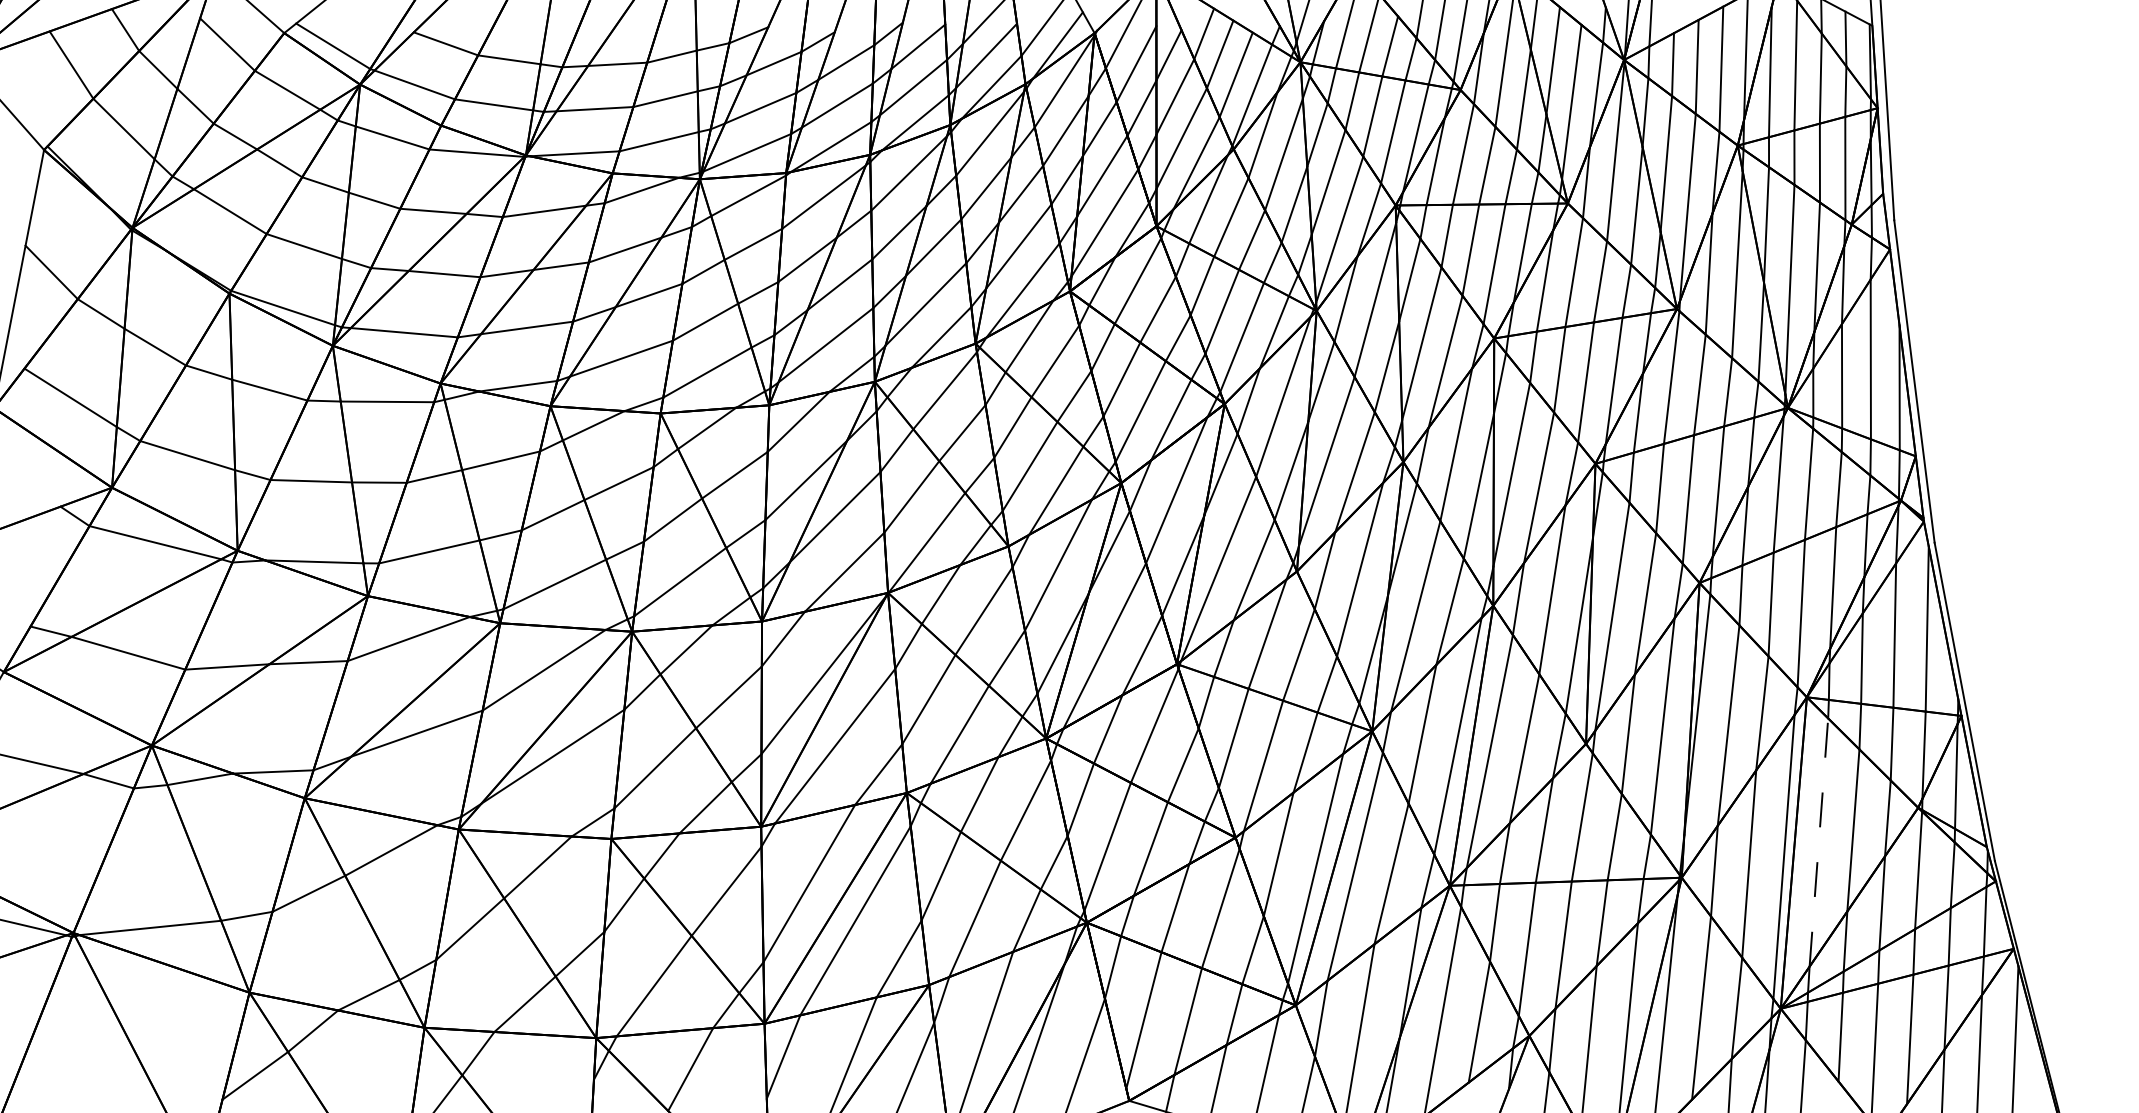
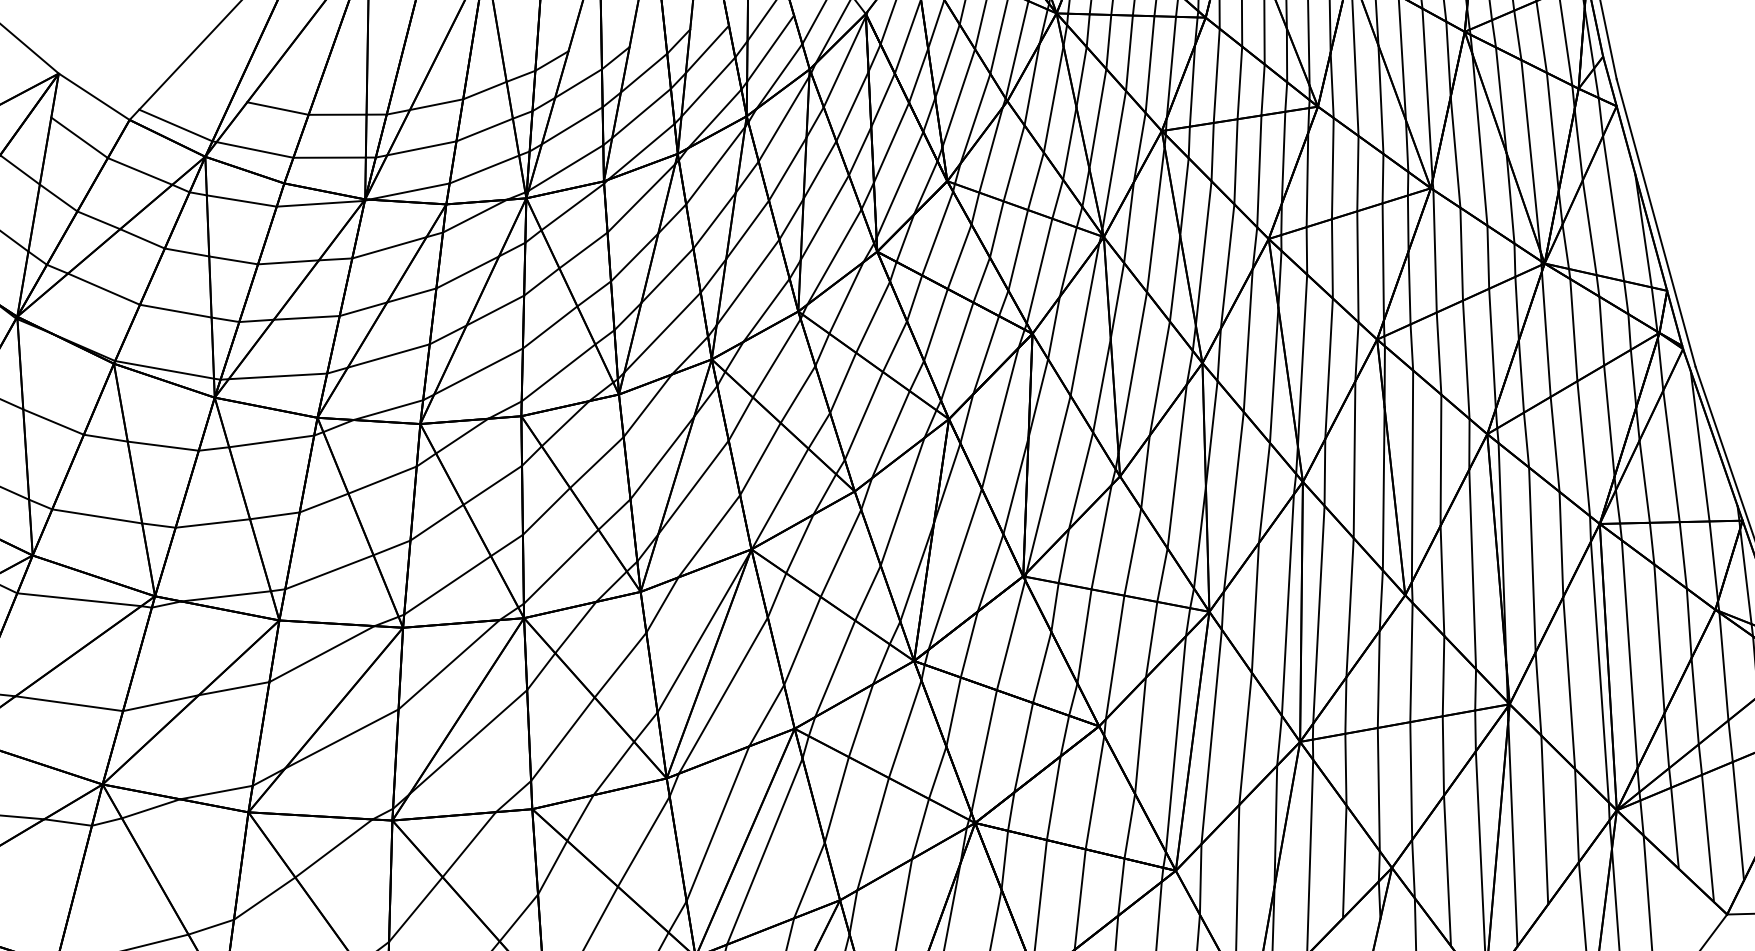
line: (1818, 842) -> (1629, 654), dashed -> solid

